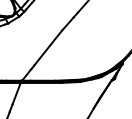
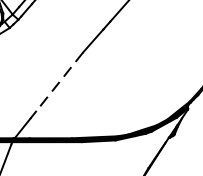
line: (48, 48) -> (60, 82), solid -> dashed

